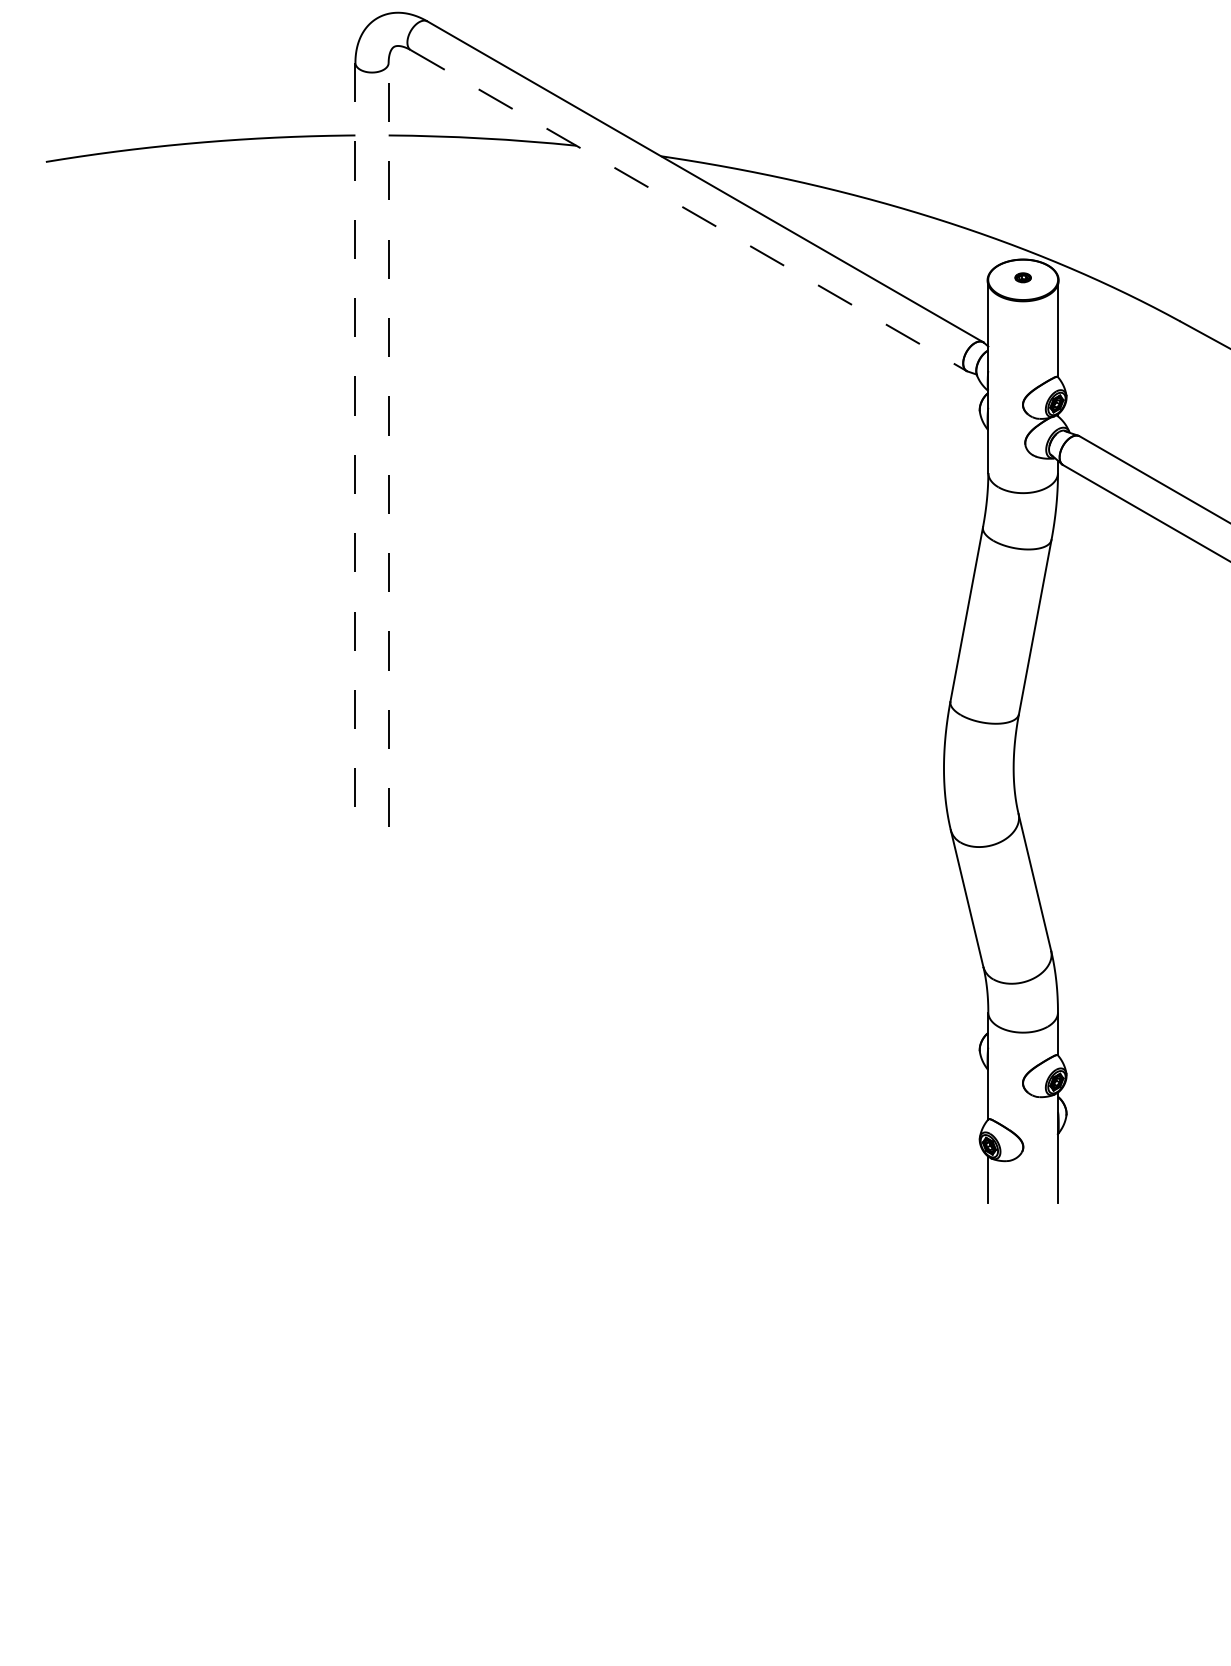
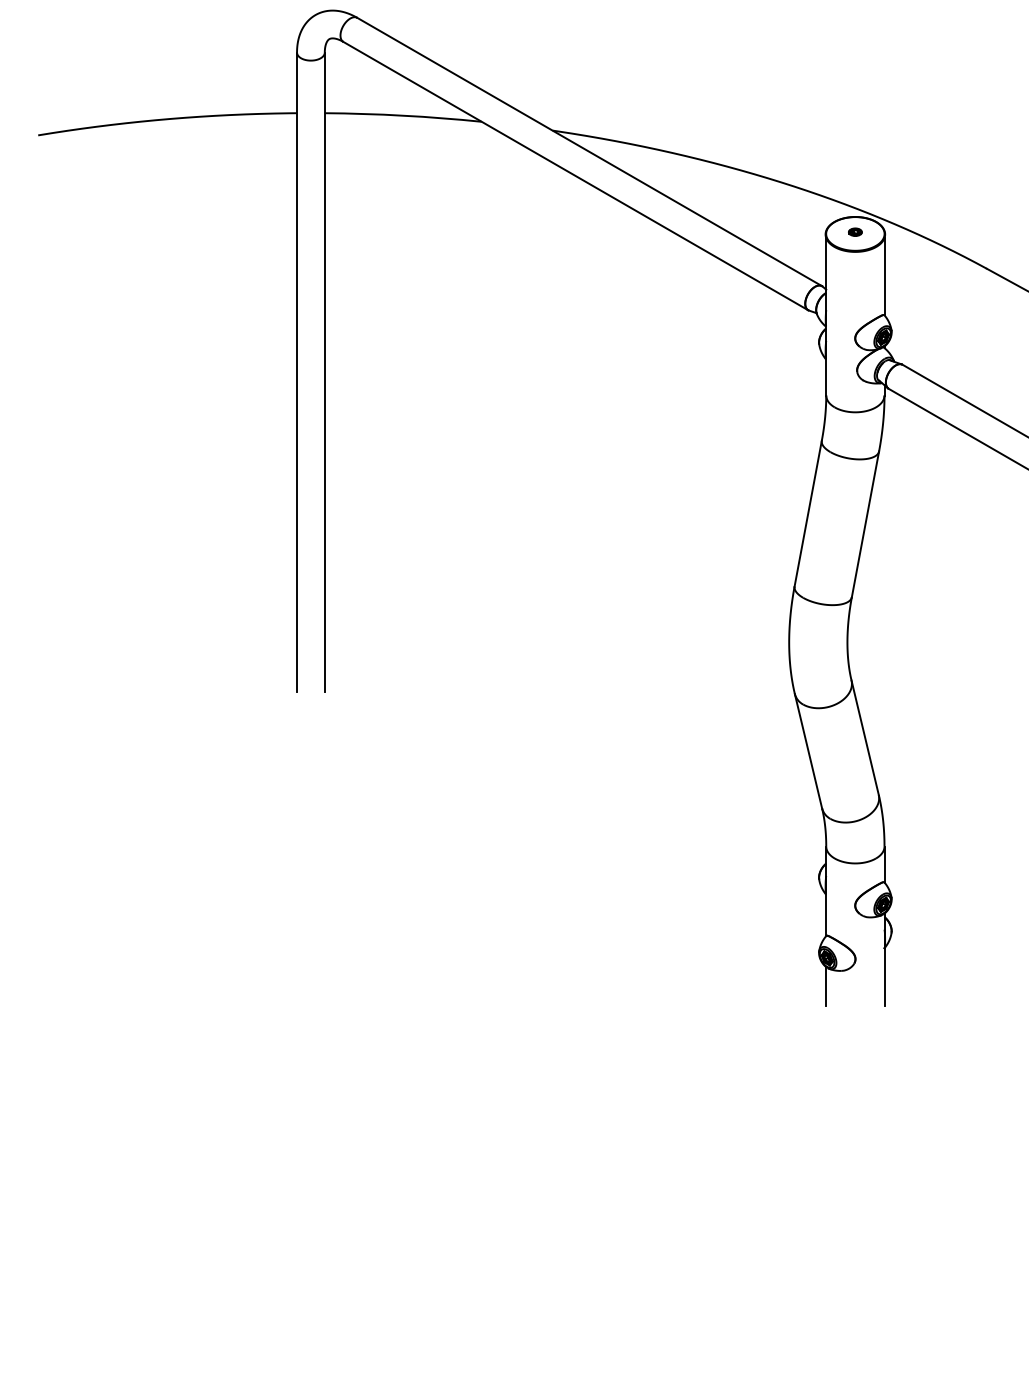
line: (688, 210) -> (575, 175), dashed -> solid
line: (388, 444) -> (324, 371), dashed -> solid
line: (355, 445) -> (297, 372), dashed -> solid

